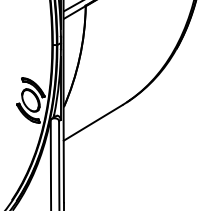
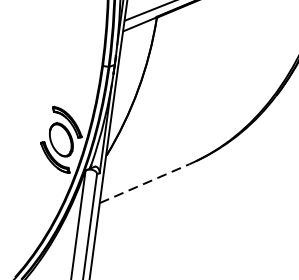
line: (93, 122) -> (145, 183), solid -> dashed

